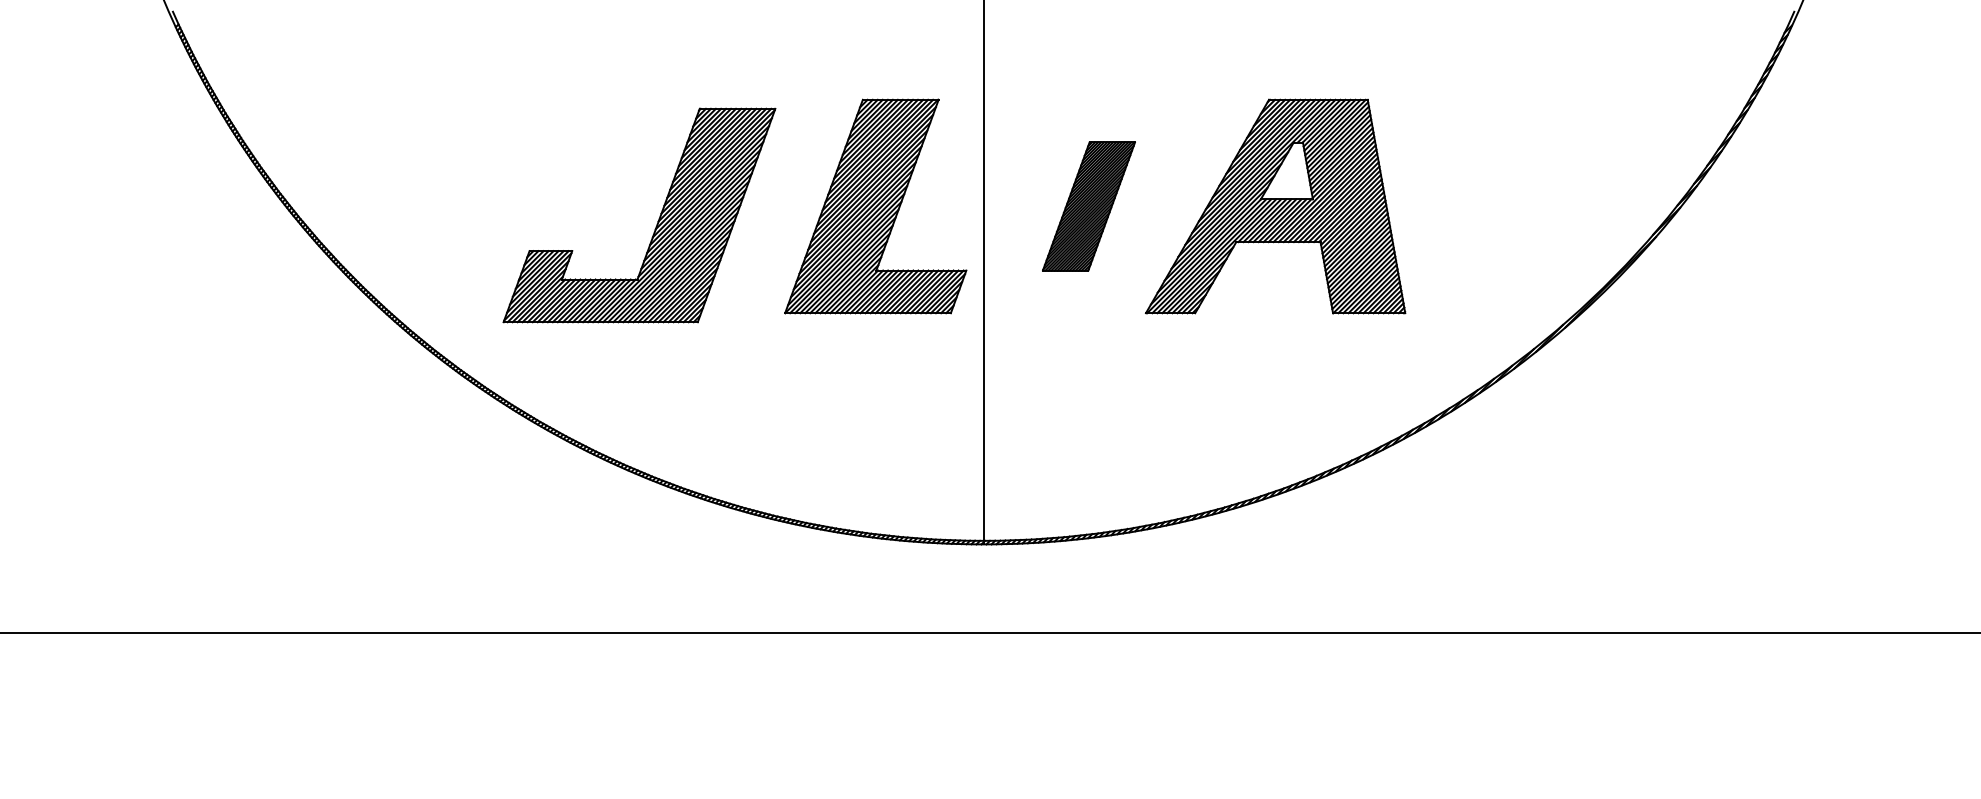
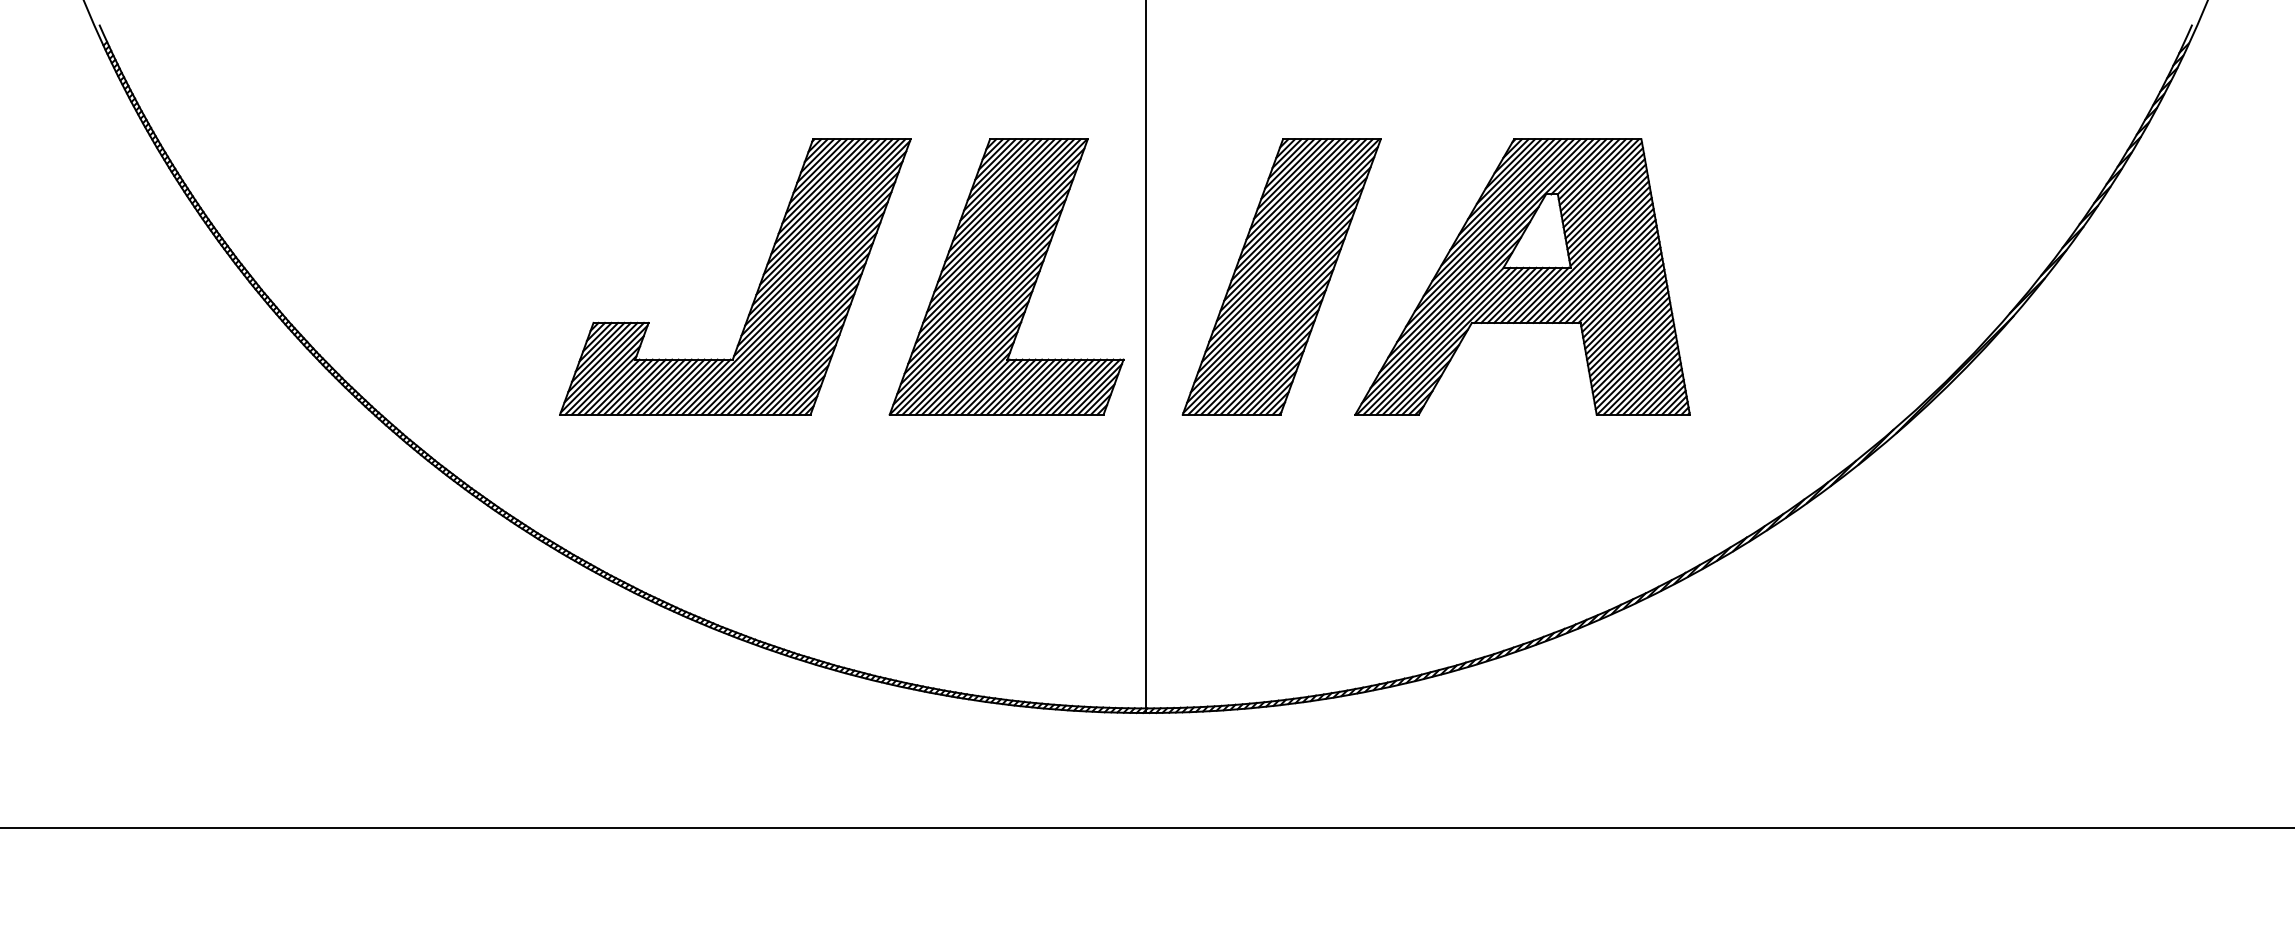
part: (1088, 206) -> (1281, 276), size x1.67
part: (657, 221) -> (758, 284), moved

